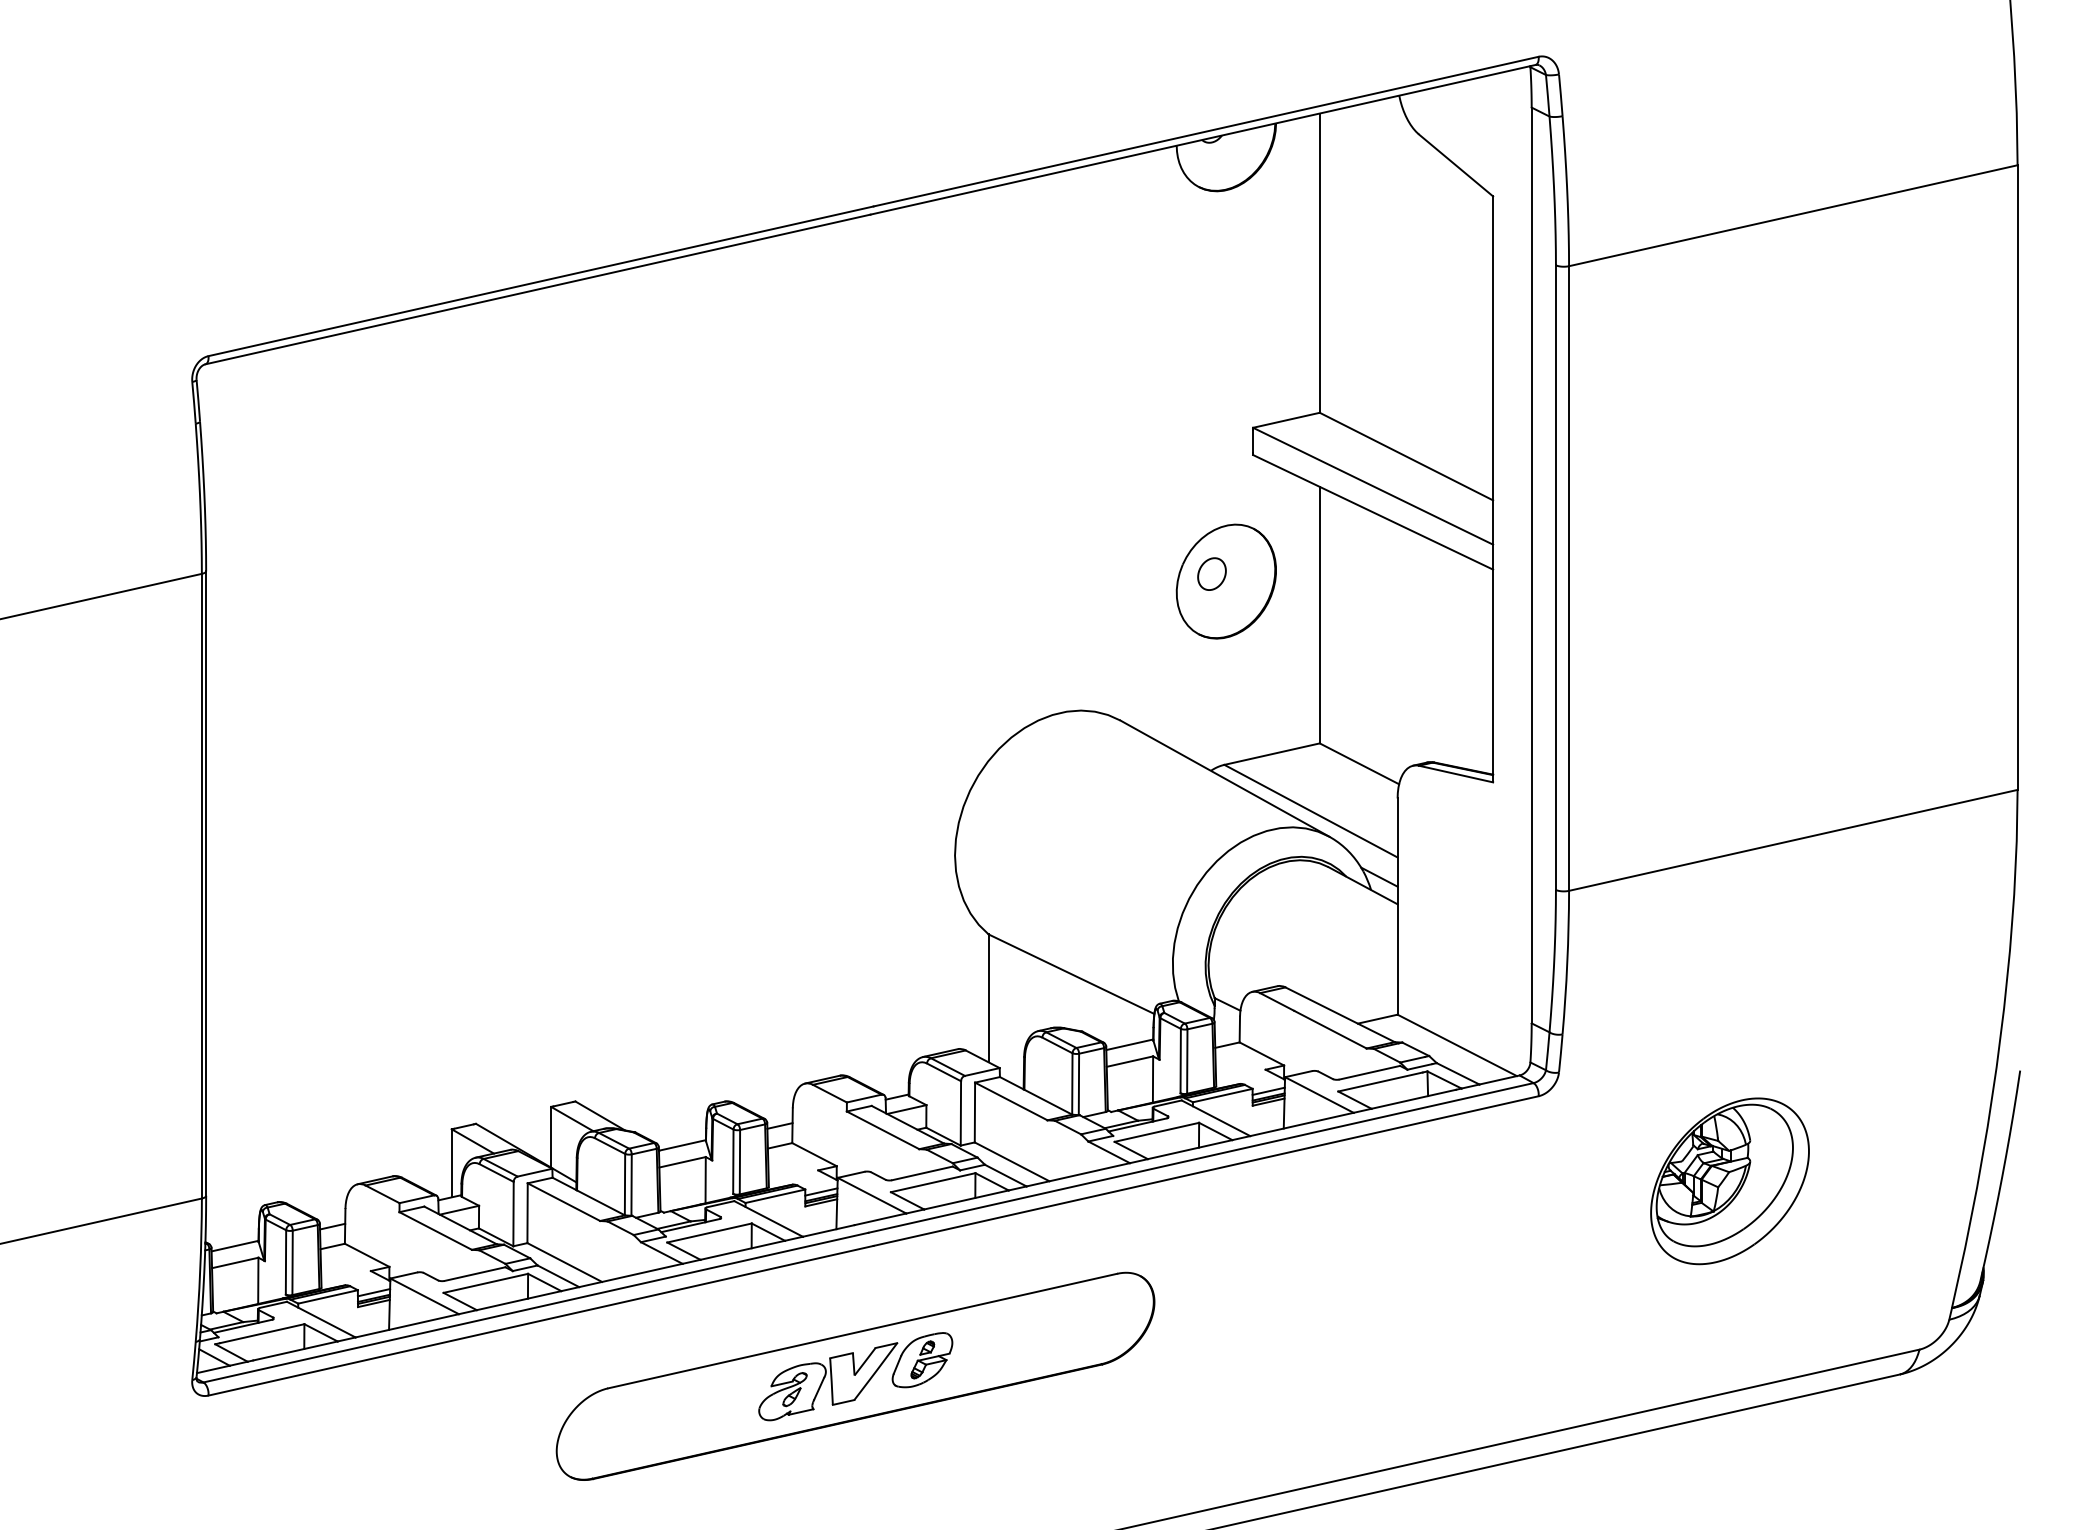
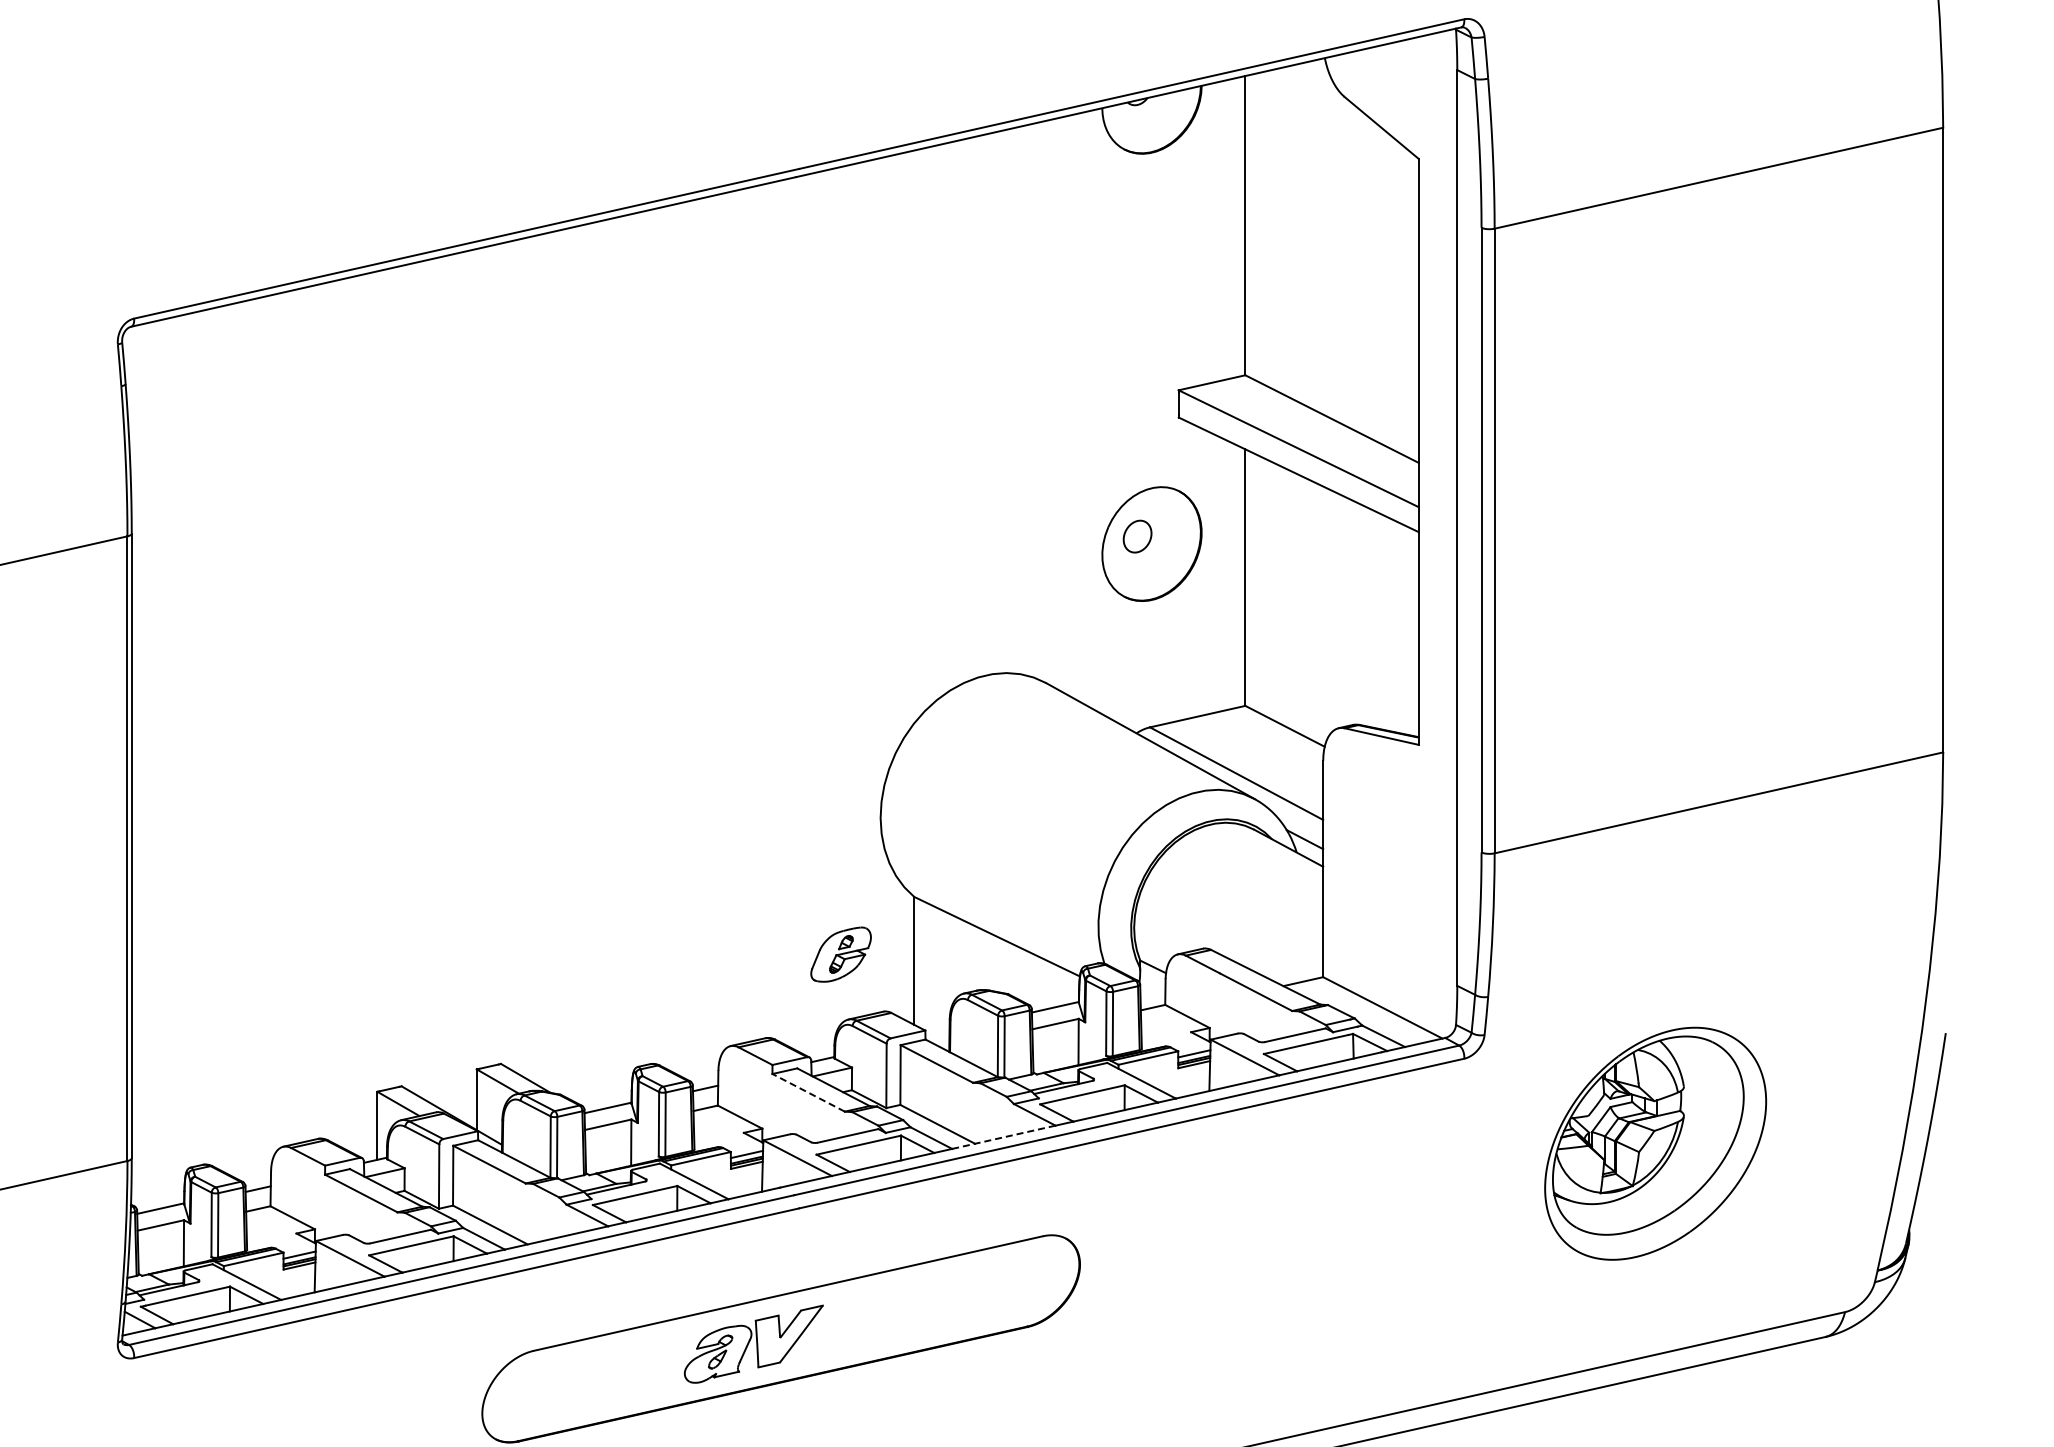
line: (883, 1130) -> (809, 1092), solid -> dashed
line: (1078, 1174) -> (1004, 1136), solid -> dashed
part: (1729, 1181) -> (1655, 1143), size x1.4
part: (922, 1360) -> (841, 954), moved

